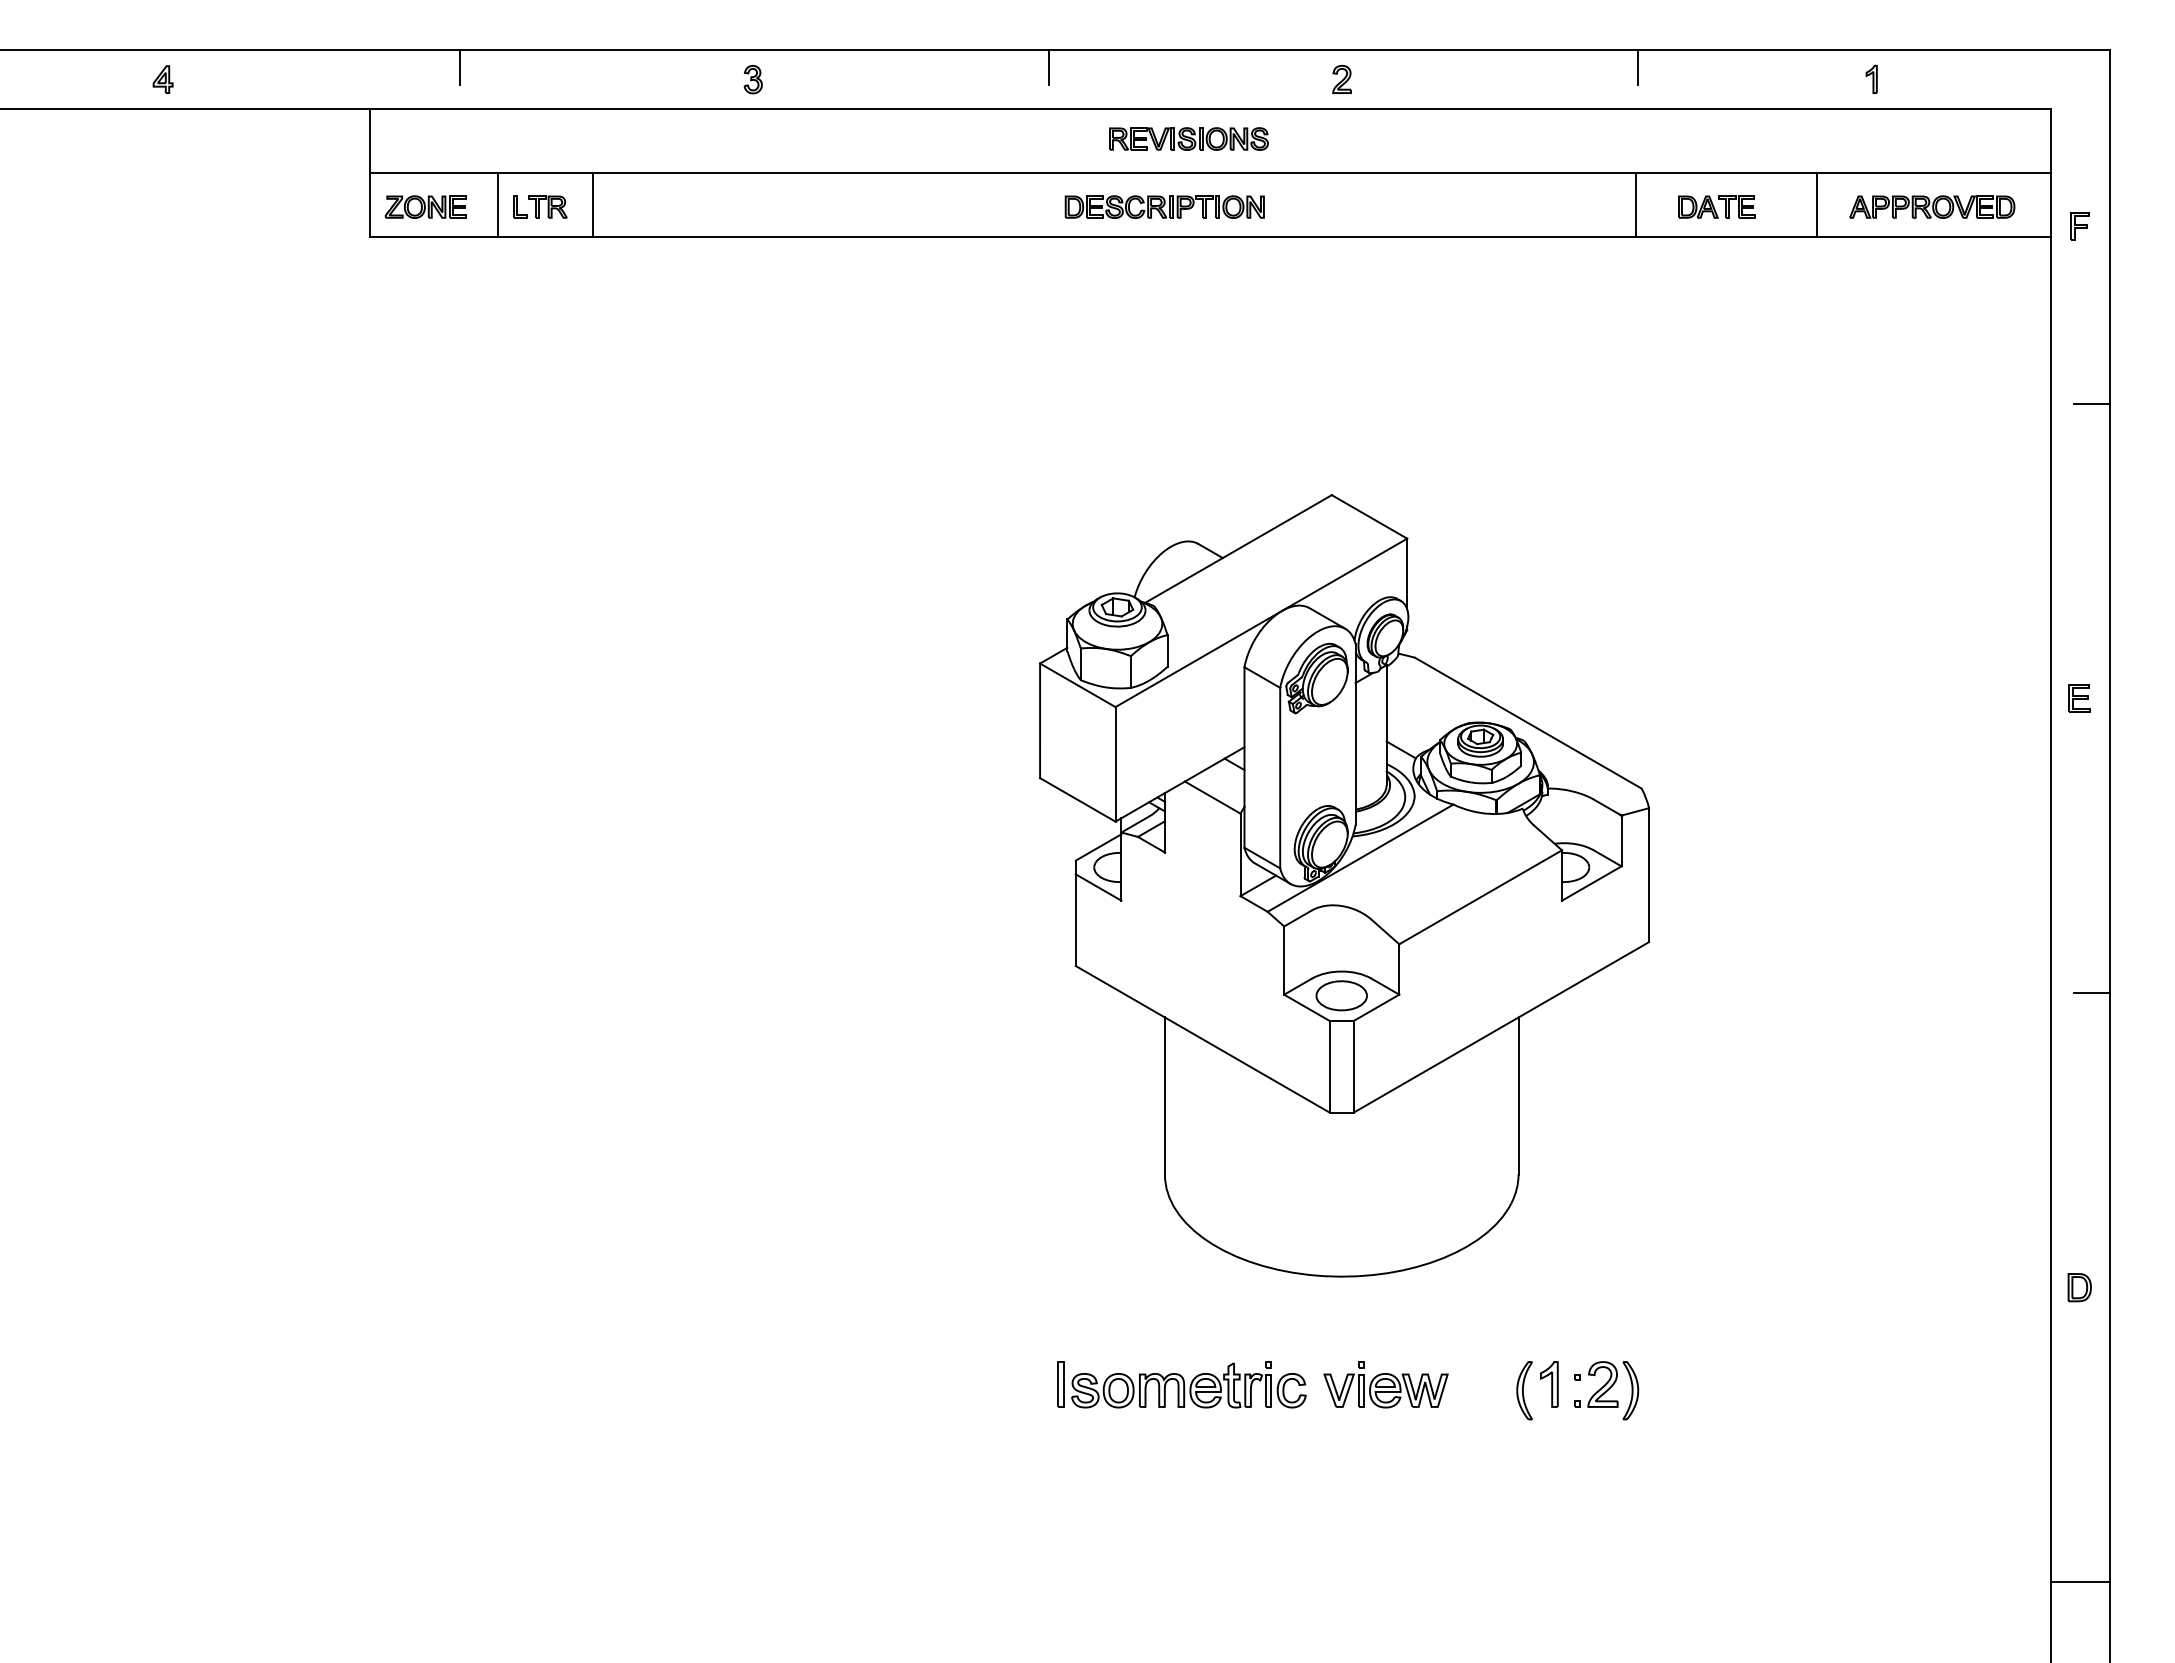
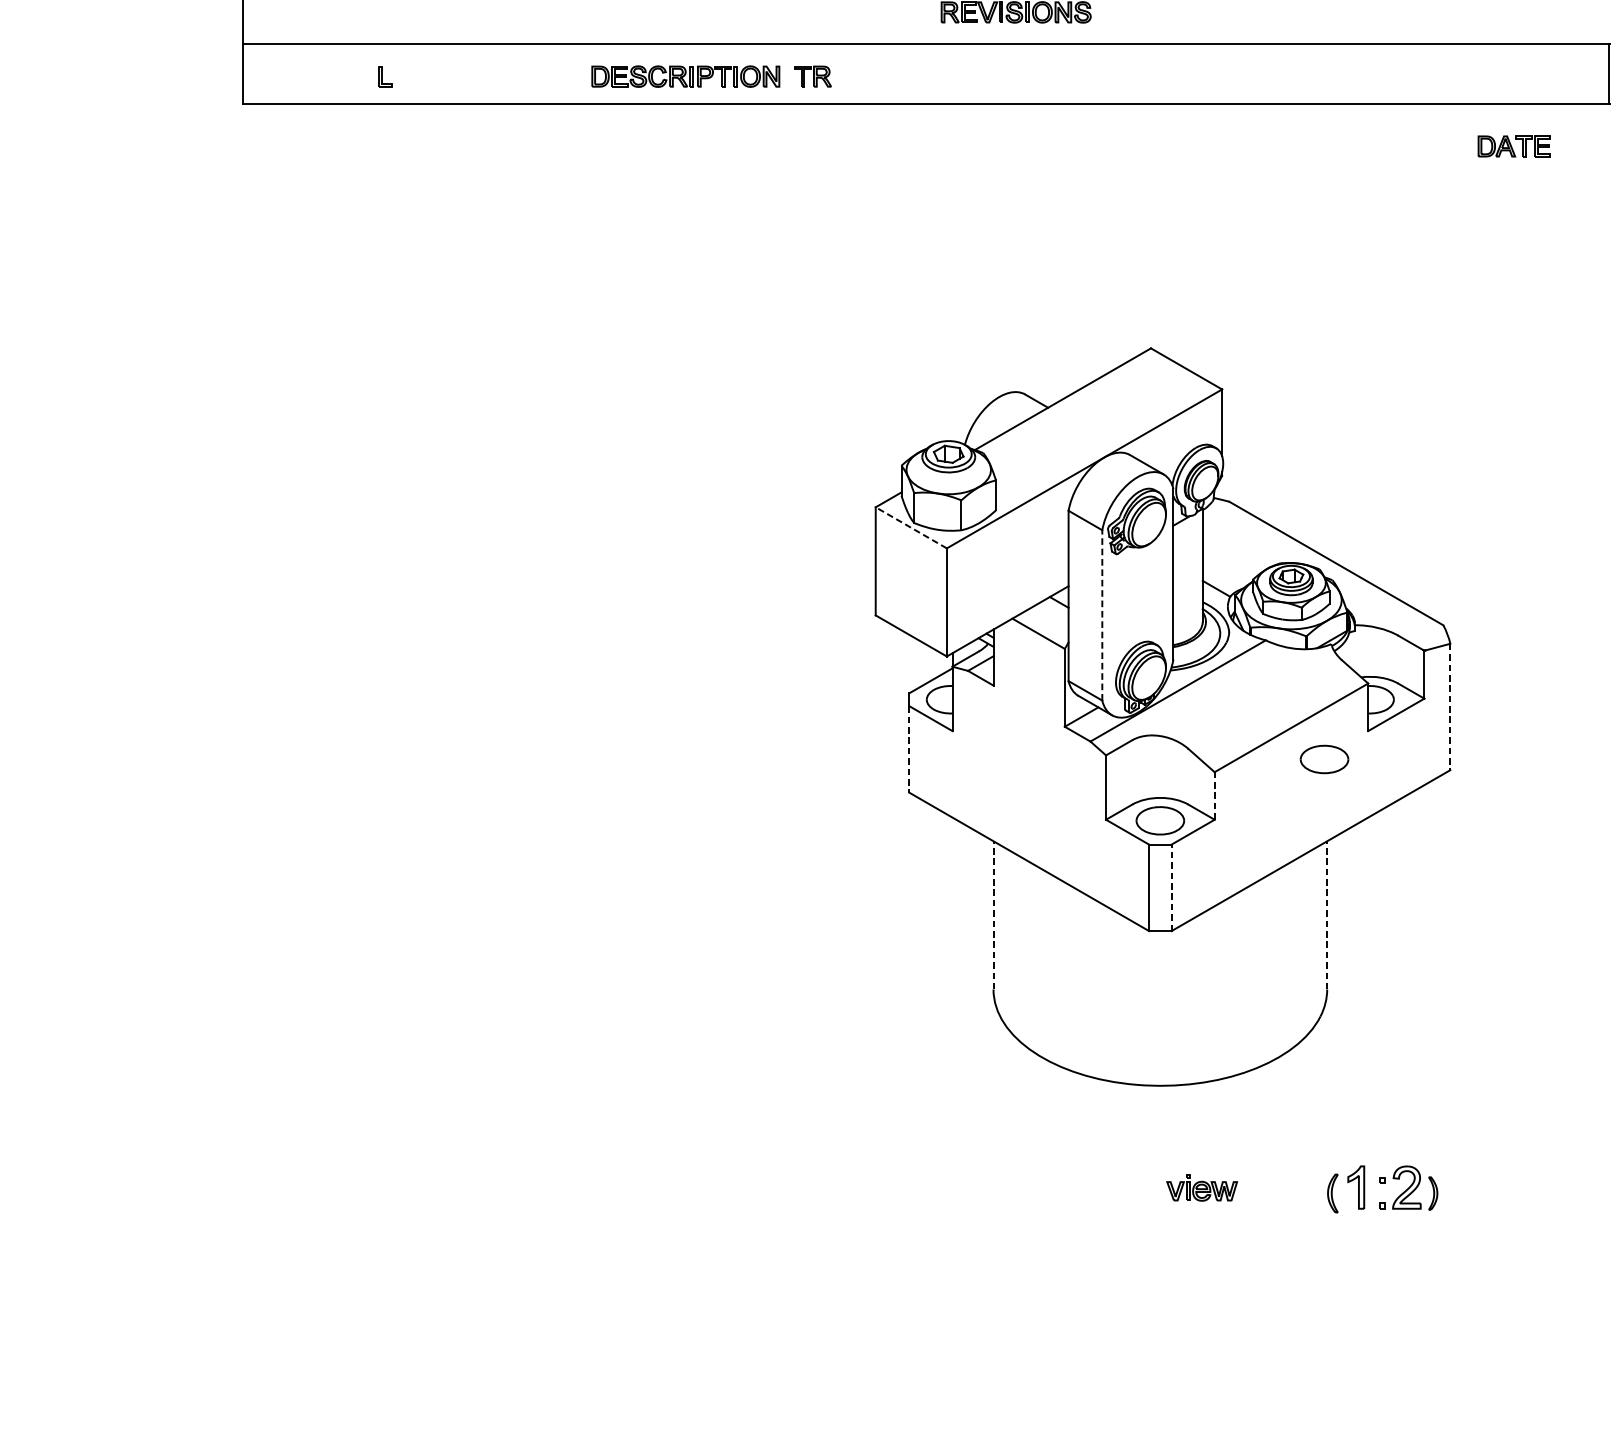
line: (497, 204) -> (363, 74), removed
line: (593, 204) -> (454, 74), removed
line: (1635, 204) -> (1437, 74), removed
part: (425, 206) -> (295, 76), removed
part: (547, 206) -> (812, 76), moved
part: (1164, 206) -> (685, 76), moved
part: (1716, 206) -> (1513, 145), moved
line: (1077, 685) -> (911, 528), solid -> dashed
line: (1280, 777) -> (1102, 614), solid -> dashed
line: (1649, 875) -> (1450, 707), solid -> dashed
line: (1075, 920) -> (909, 749), solid -> dashed
part: (1515, 930) -> (1324, 759), added
line: (1399, 968) -> (1214, 795), solid -> dashed
line: (1353, 1066) -> (1171, 887), solid -> dashed
line: (1164, 1096) -> (993, 915), solid -> dashed
line: (1518, 1096) -> (1327, 915), solid -> dashed
part: (1181, 1384) -> (1009, 1187), removed
part: (1385, 1384) -> (1201, 1187), size x0.6
part: (1524, 1390) -> (1332, 1193), size x0.7
part: (1630, 1390) -> (1432, 1193), size x0.6

